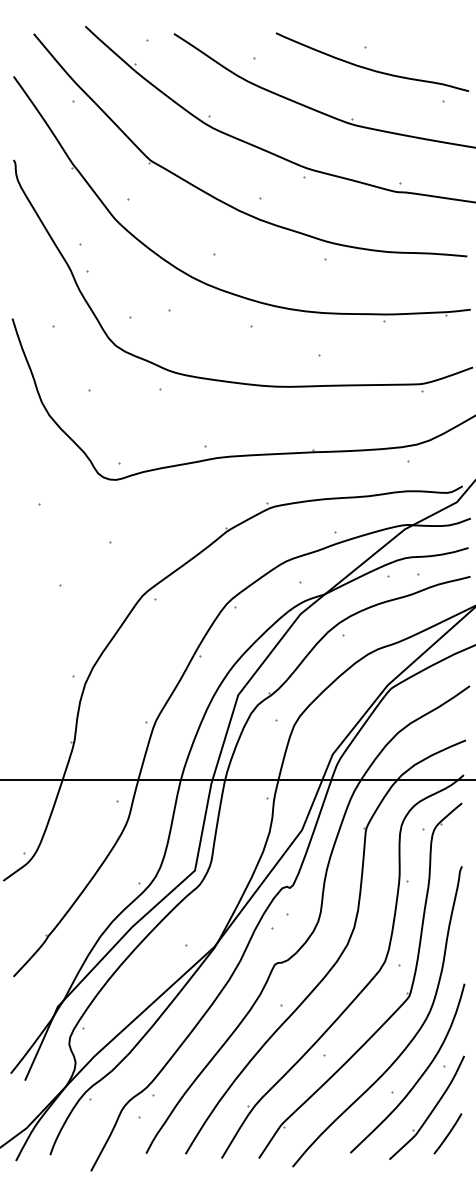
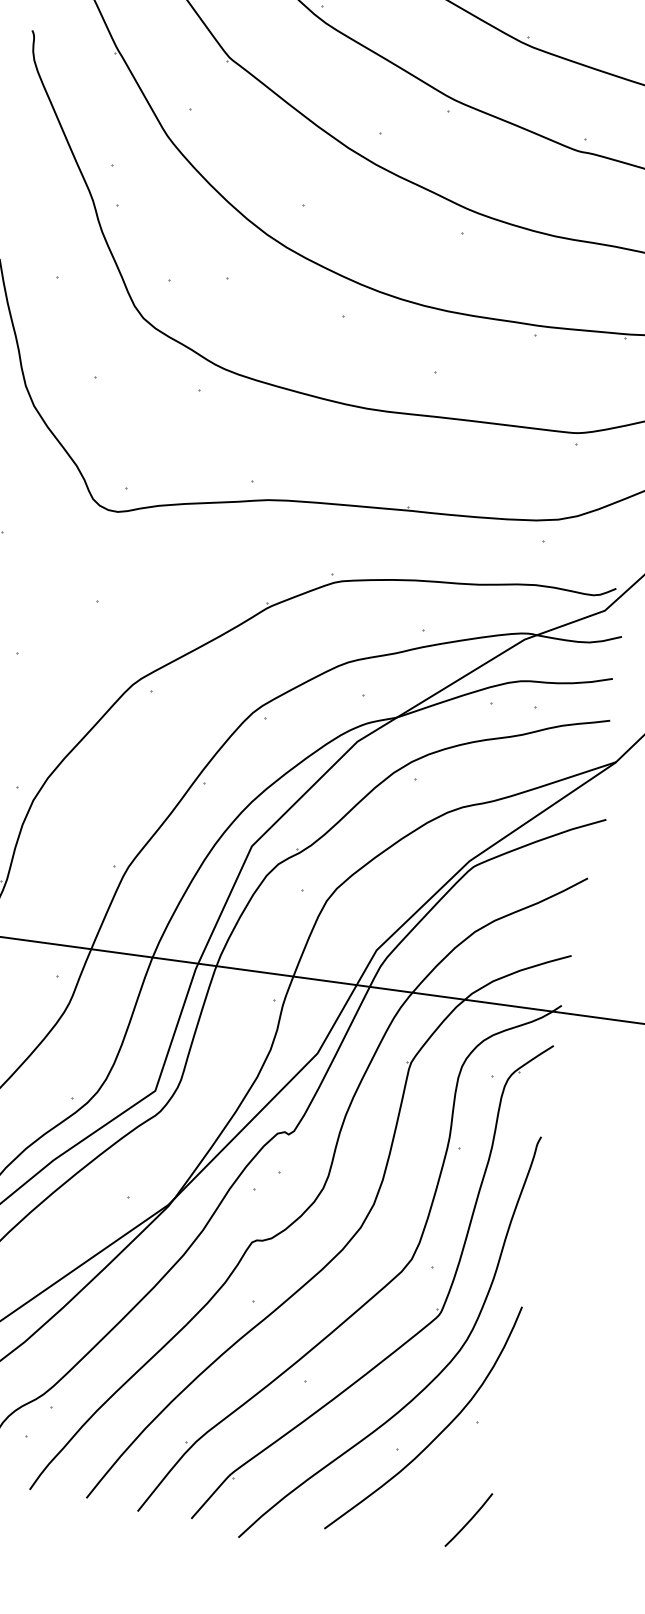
part: (426, 1107) -> (443, 1477), removed

